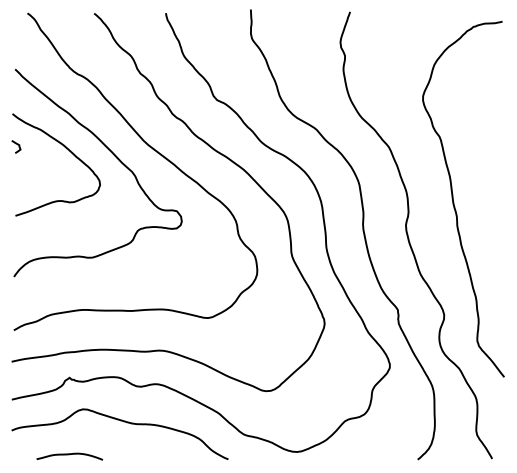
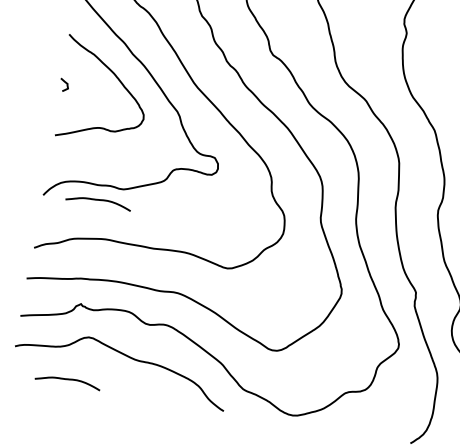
curve: (17, 145) -> (65, 84), moved
curve: (69, 273) -> (98, 201), added

